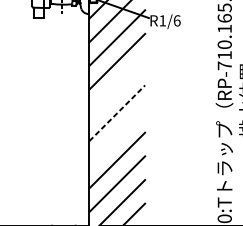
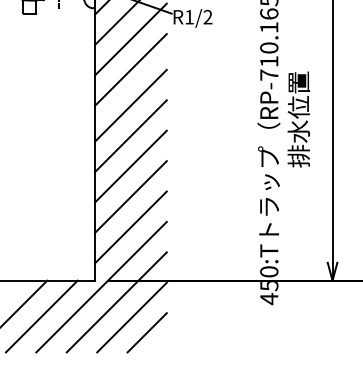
text: (176, 20) -> (207, 16), R1/6 -> R1/2
line: (116, 89) -> (130, 105), added
line: (116, 113) -> (130, 136), dashed -> solid
line: (116, 136) -> (130, 166), added

